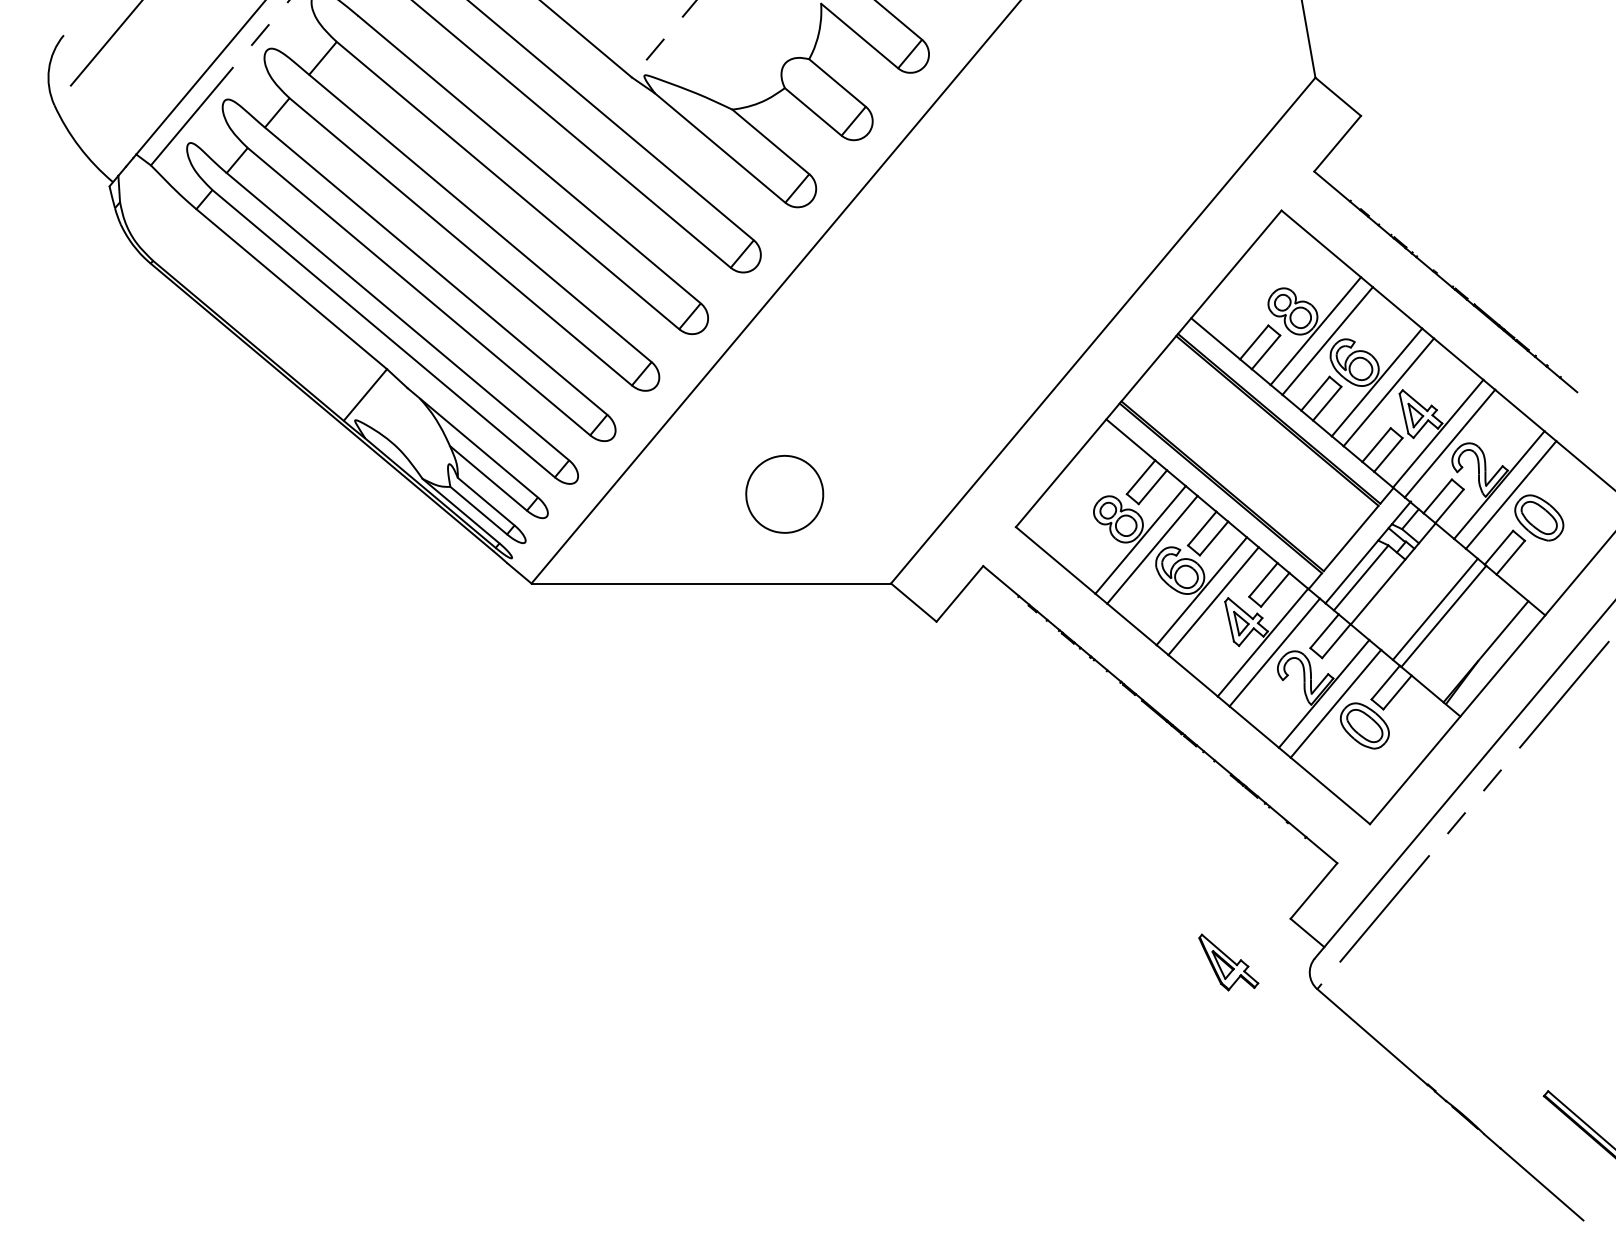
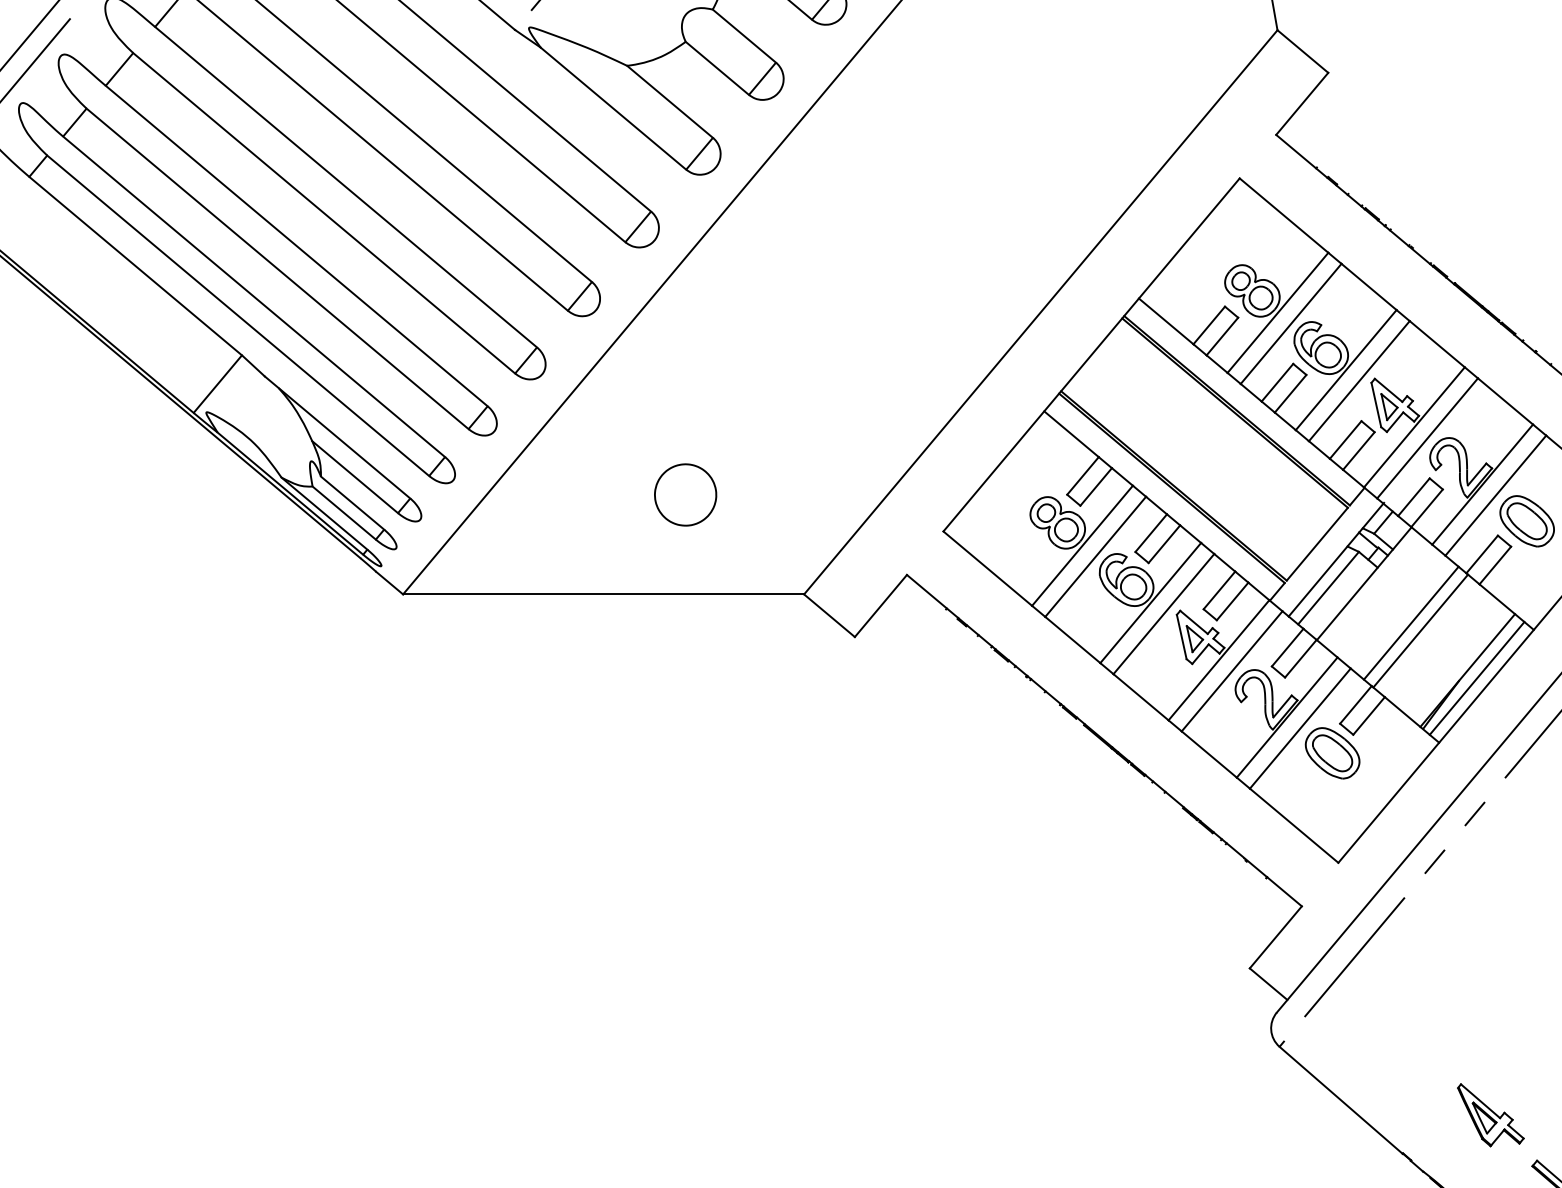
part: (784, 494) -> (685, 495), size x0.71
line: (1493, 658) -> (1476, 678), added
part: (1228, 962) -> (1490, 1115), moved

